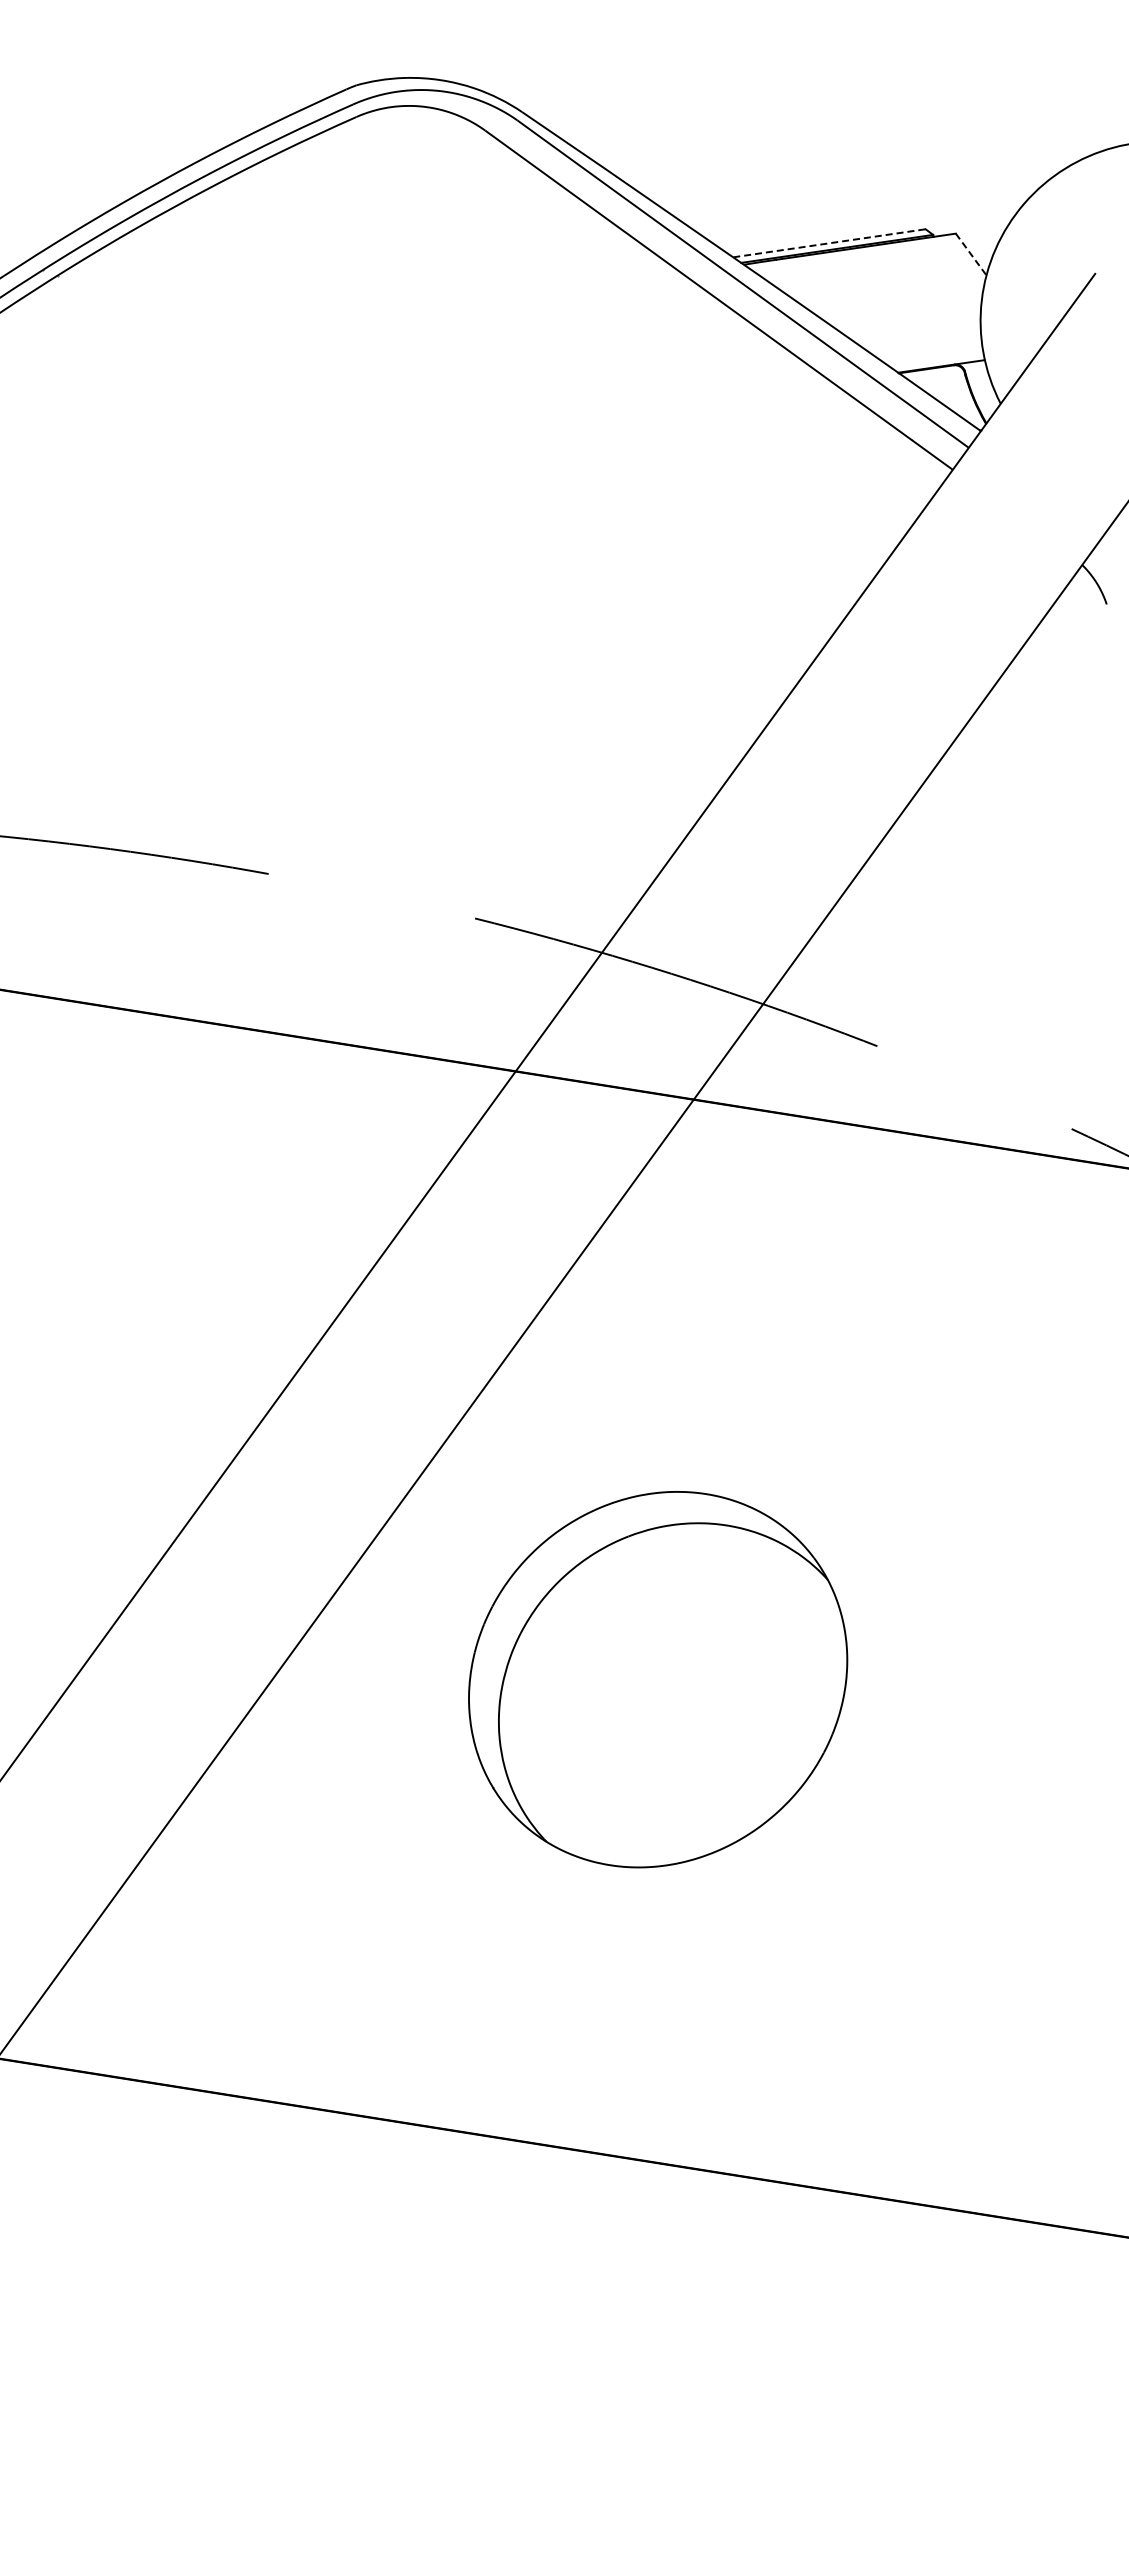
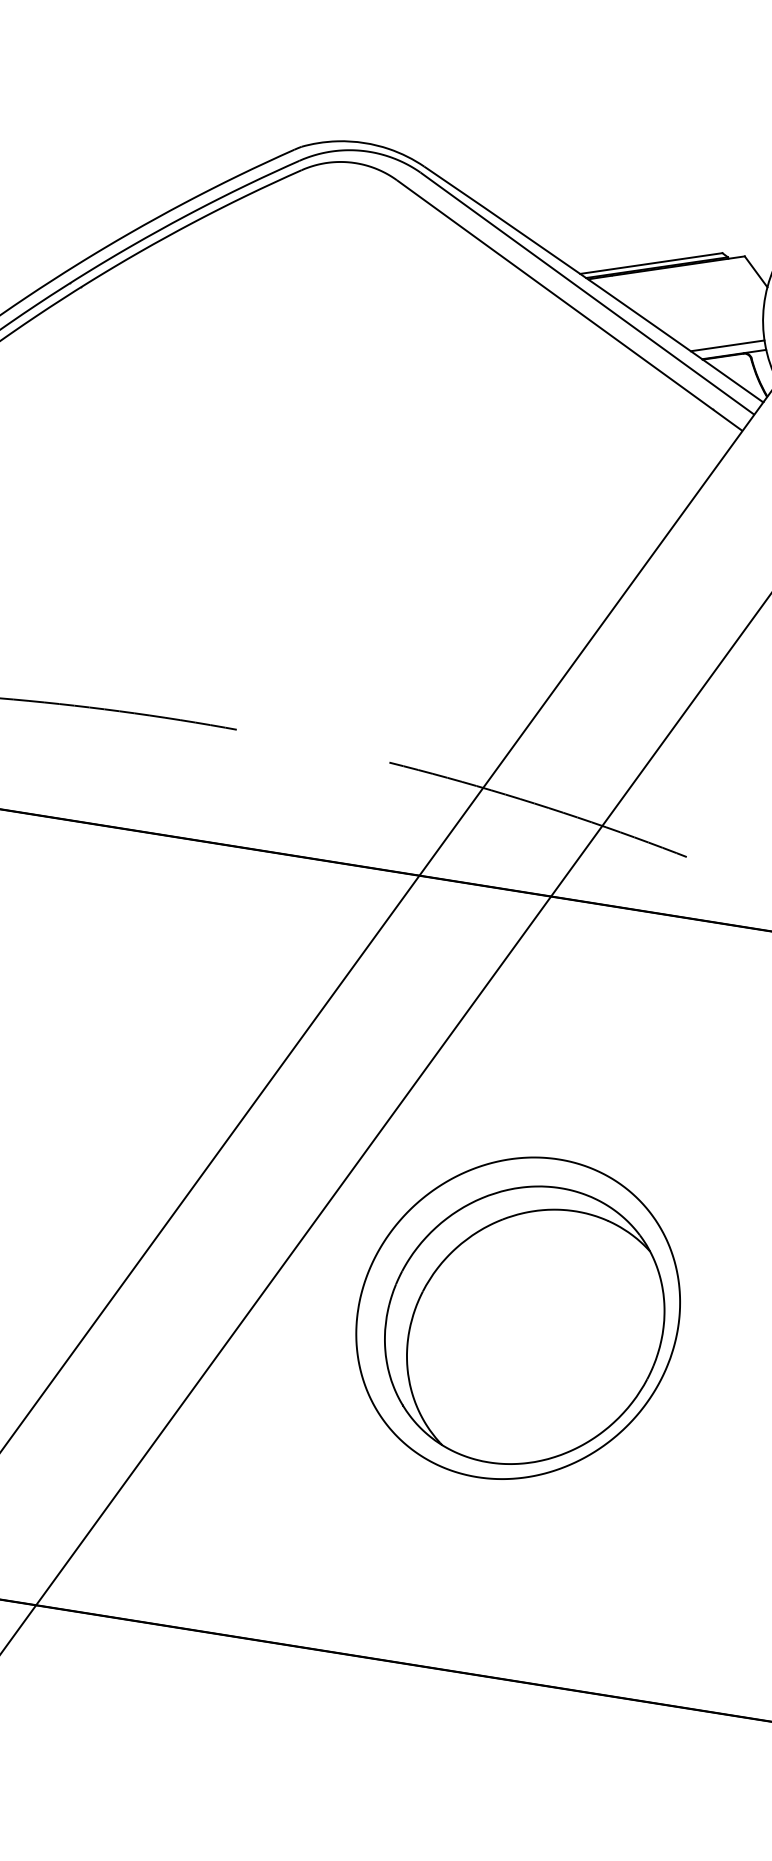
line: (829, 243) -> (651, 263), dashed -> solid
line: (971, 254) -> (756, 271), dashed -> solid
line: (932, 354) -> (727, 345), added
part: (649, 1669) -> (518, 1317), added

